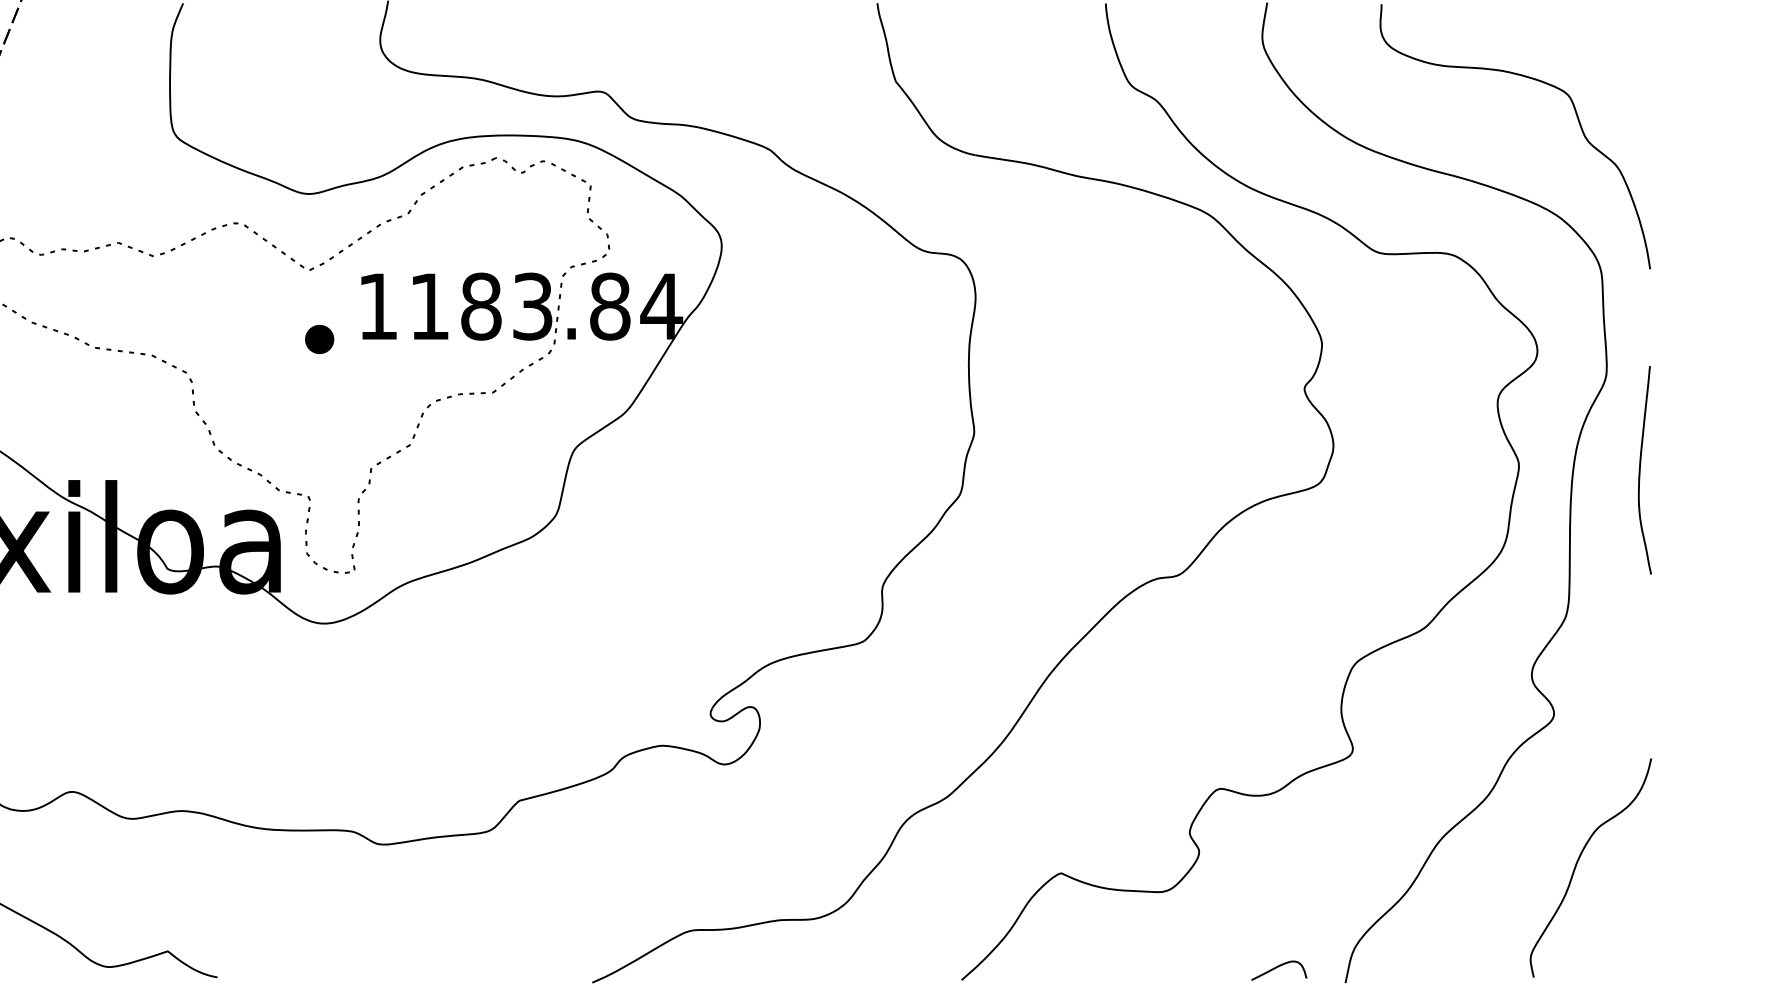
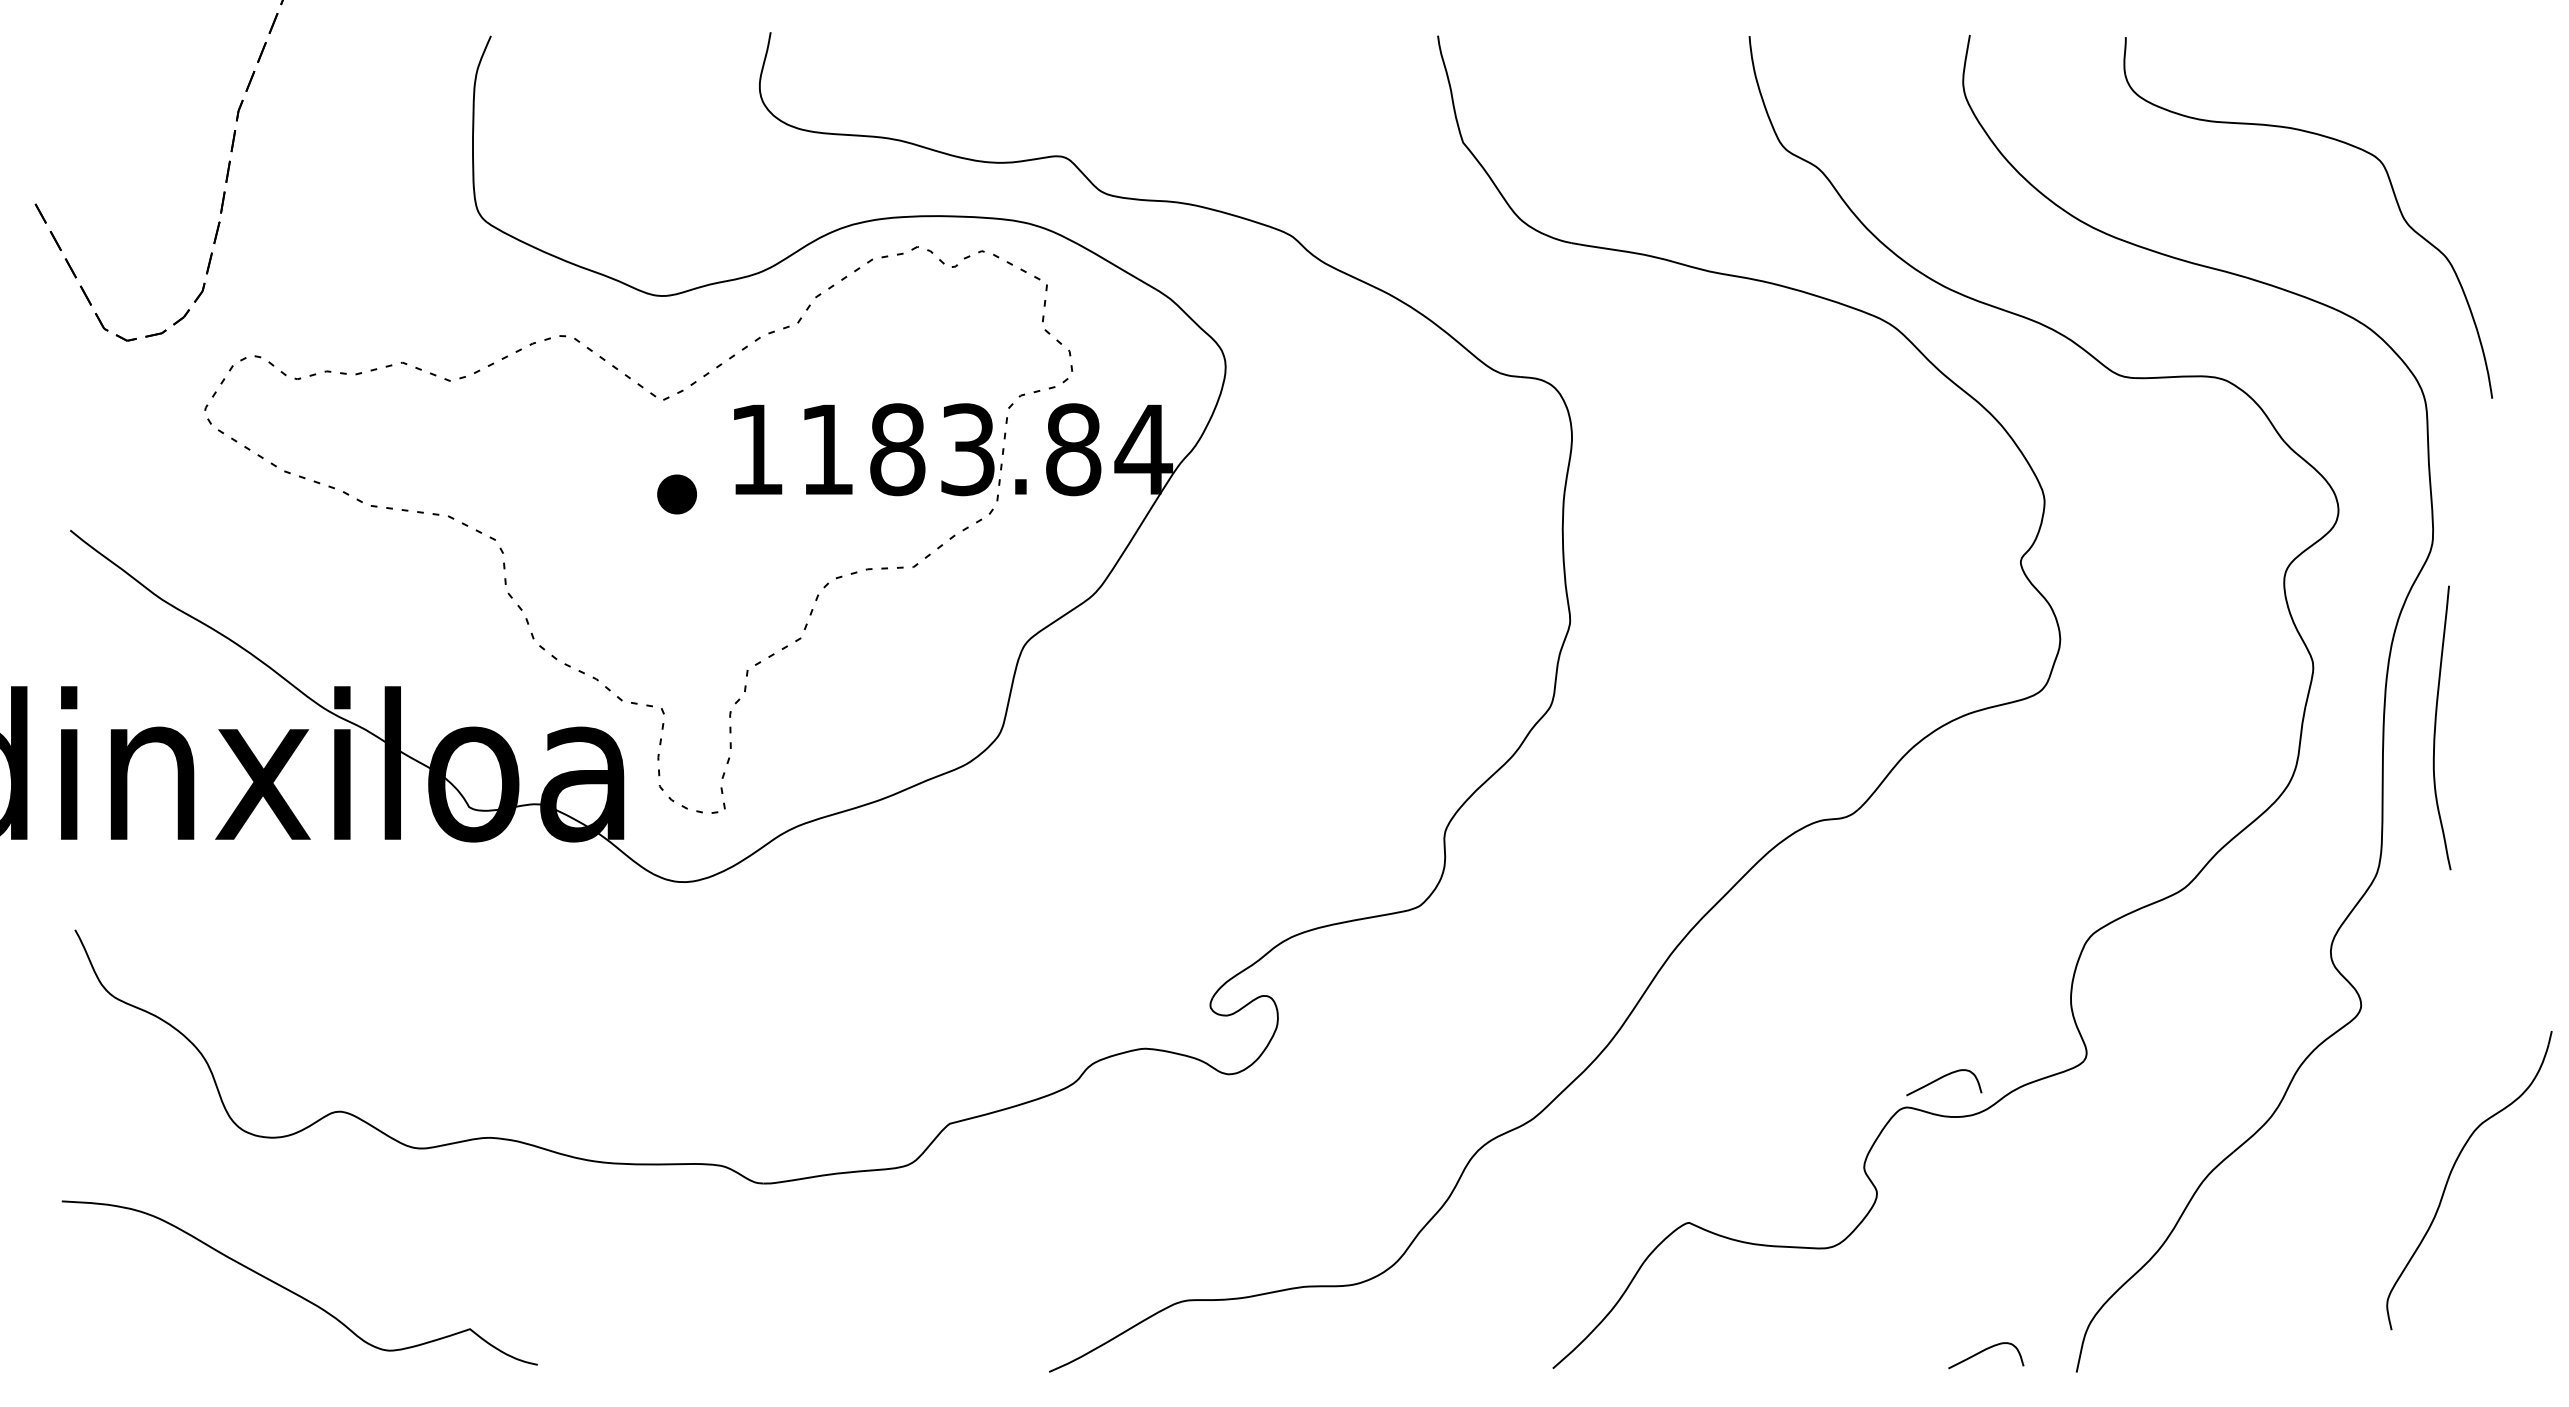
curve: (1640, 469) -> (2436, 726), moved
curve: (1247, 767) -> (1942, 1078), added
part: (1578, 861) -> (2452, 1171), moved

